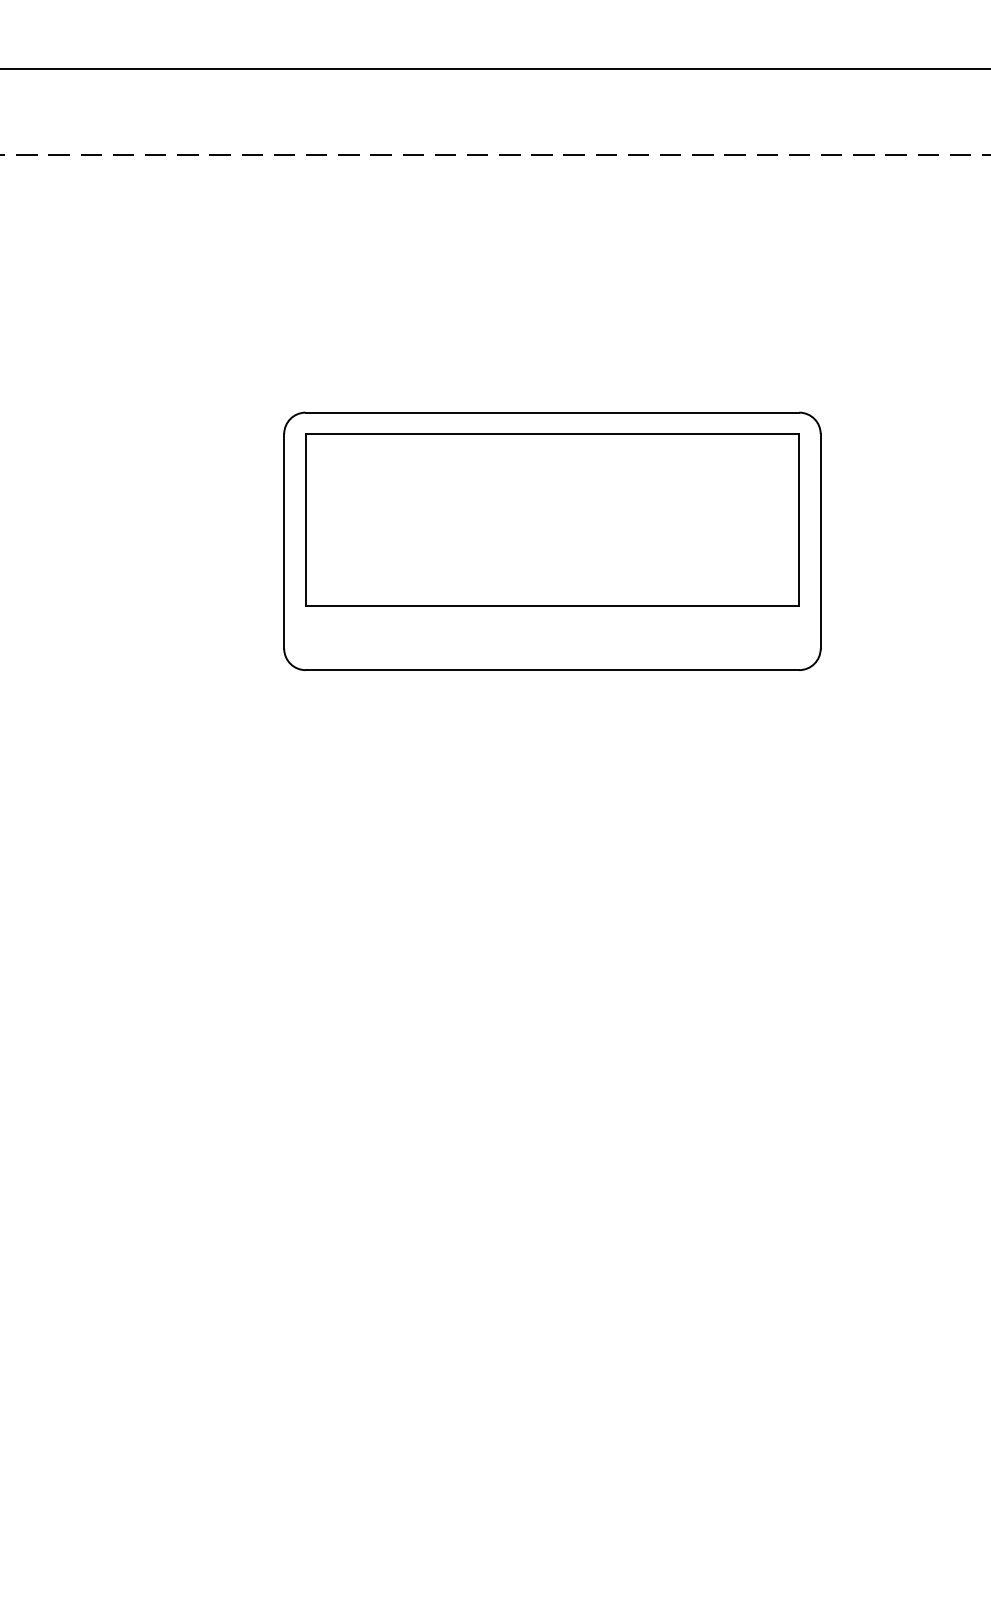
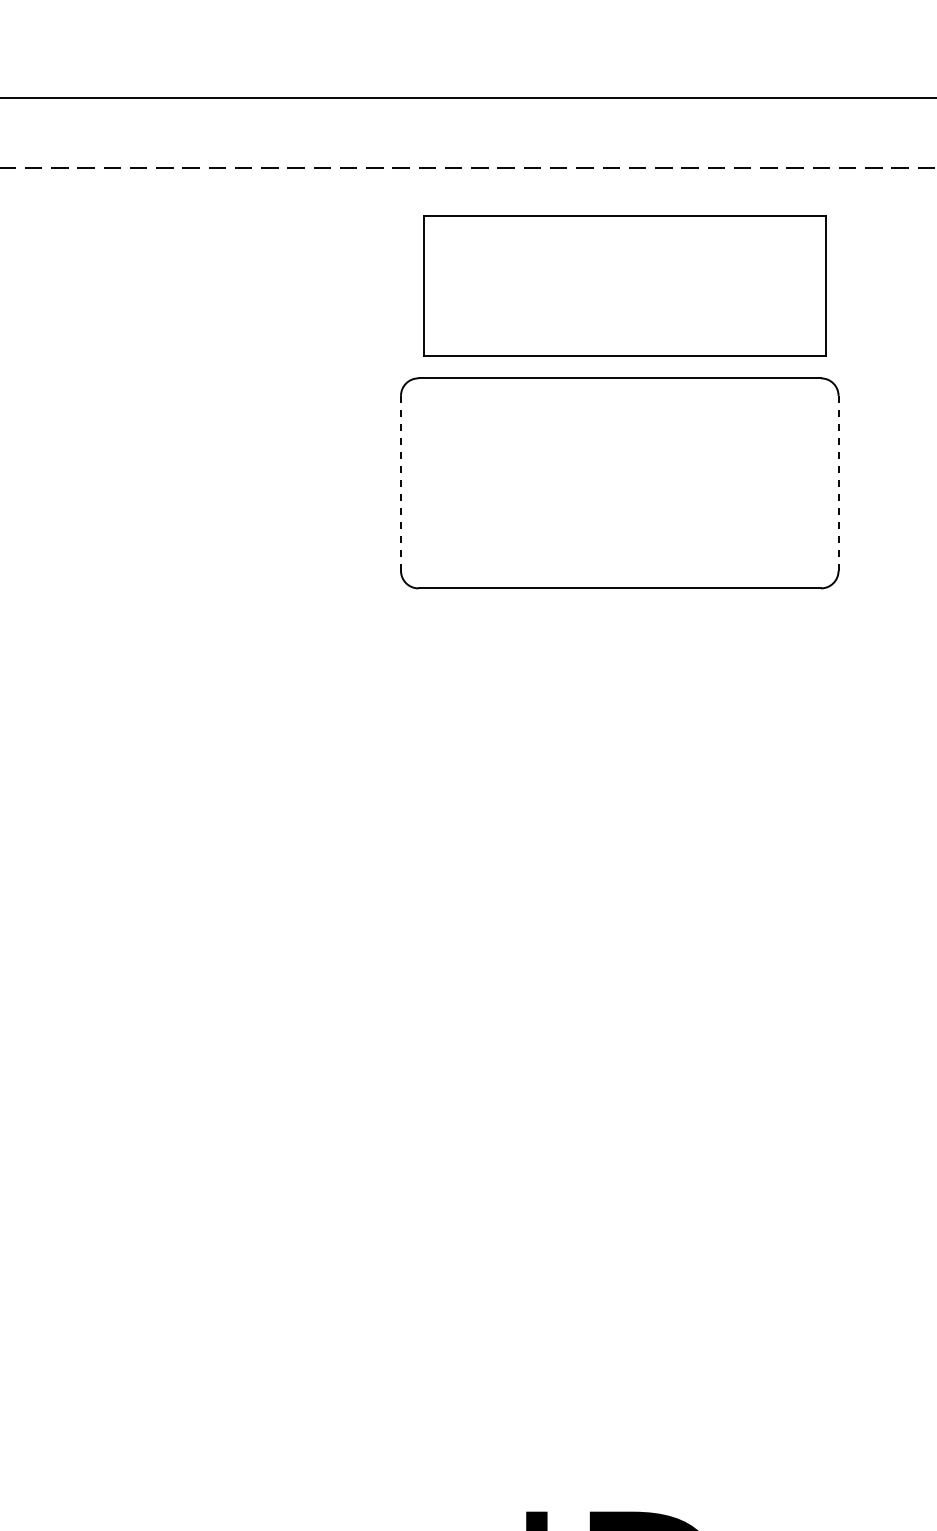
part: (552, 519) -> (624, 285), moved
line: (284, 541) -> (401, 483), solid -> dashed
line: (820, 541) -> (838, 483), solid -> dashed

